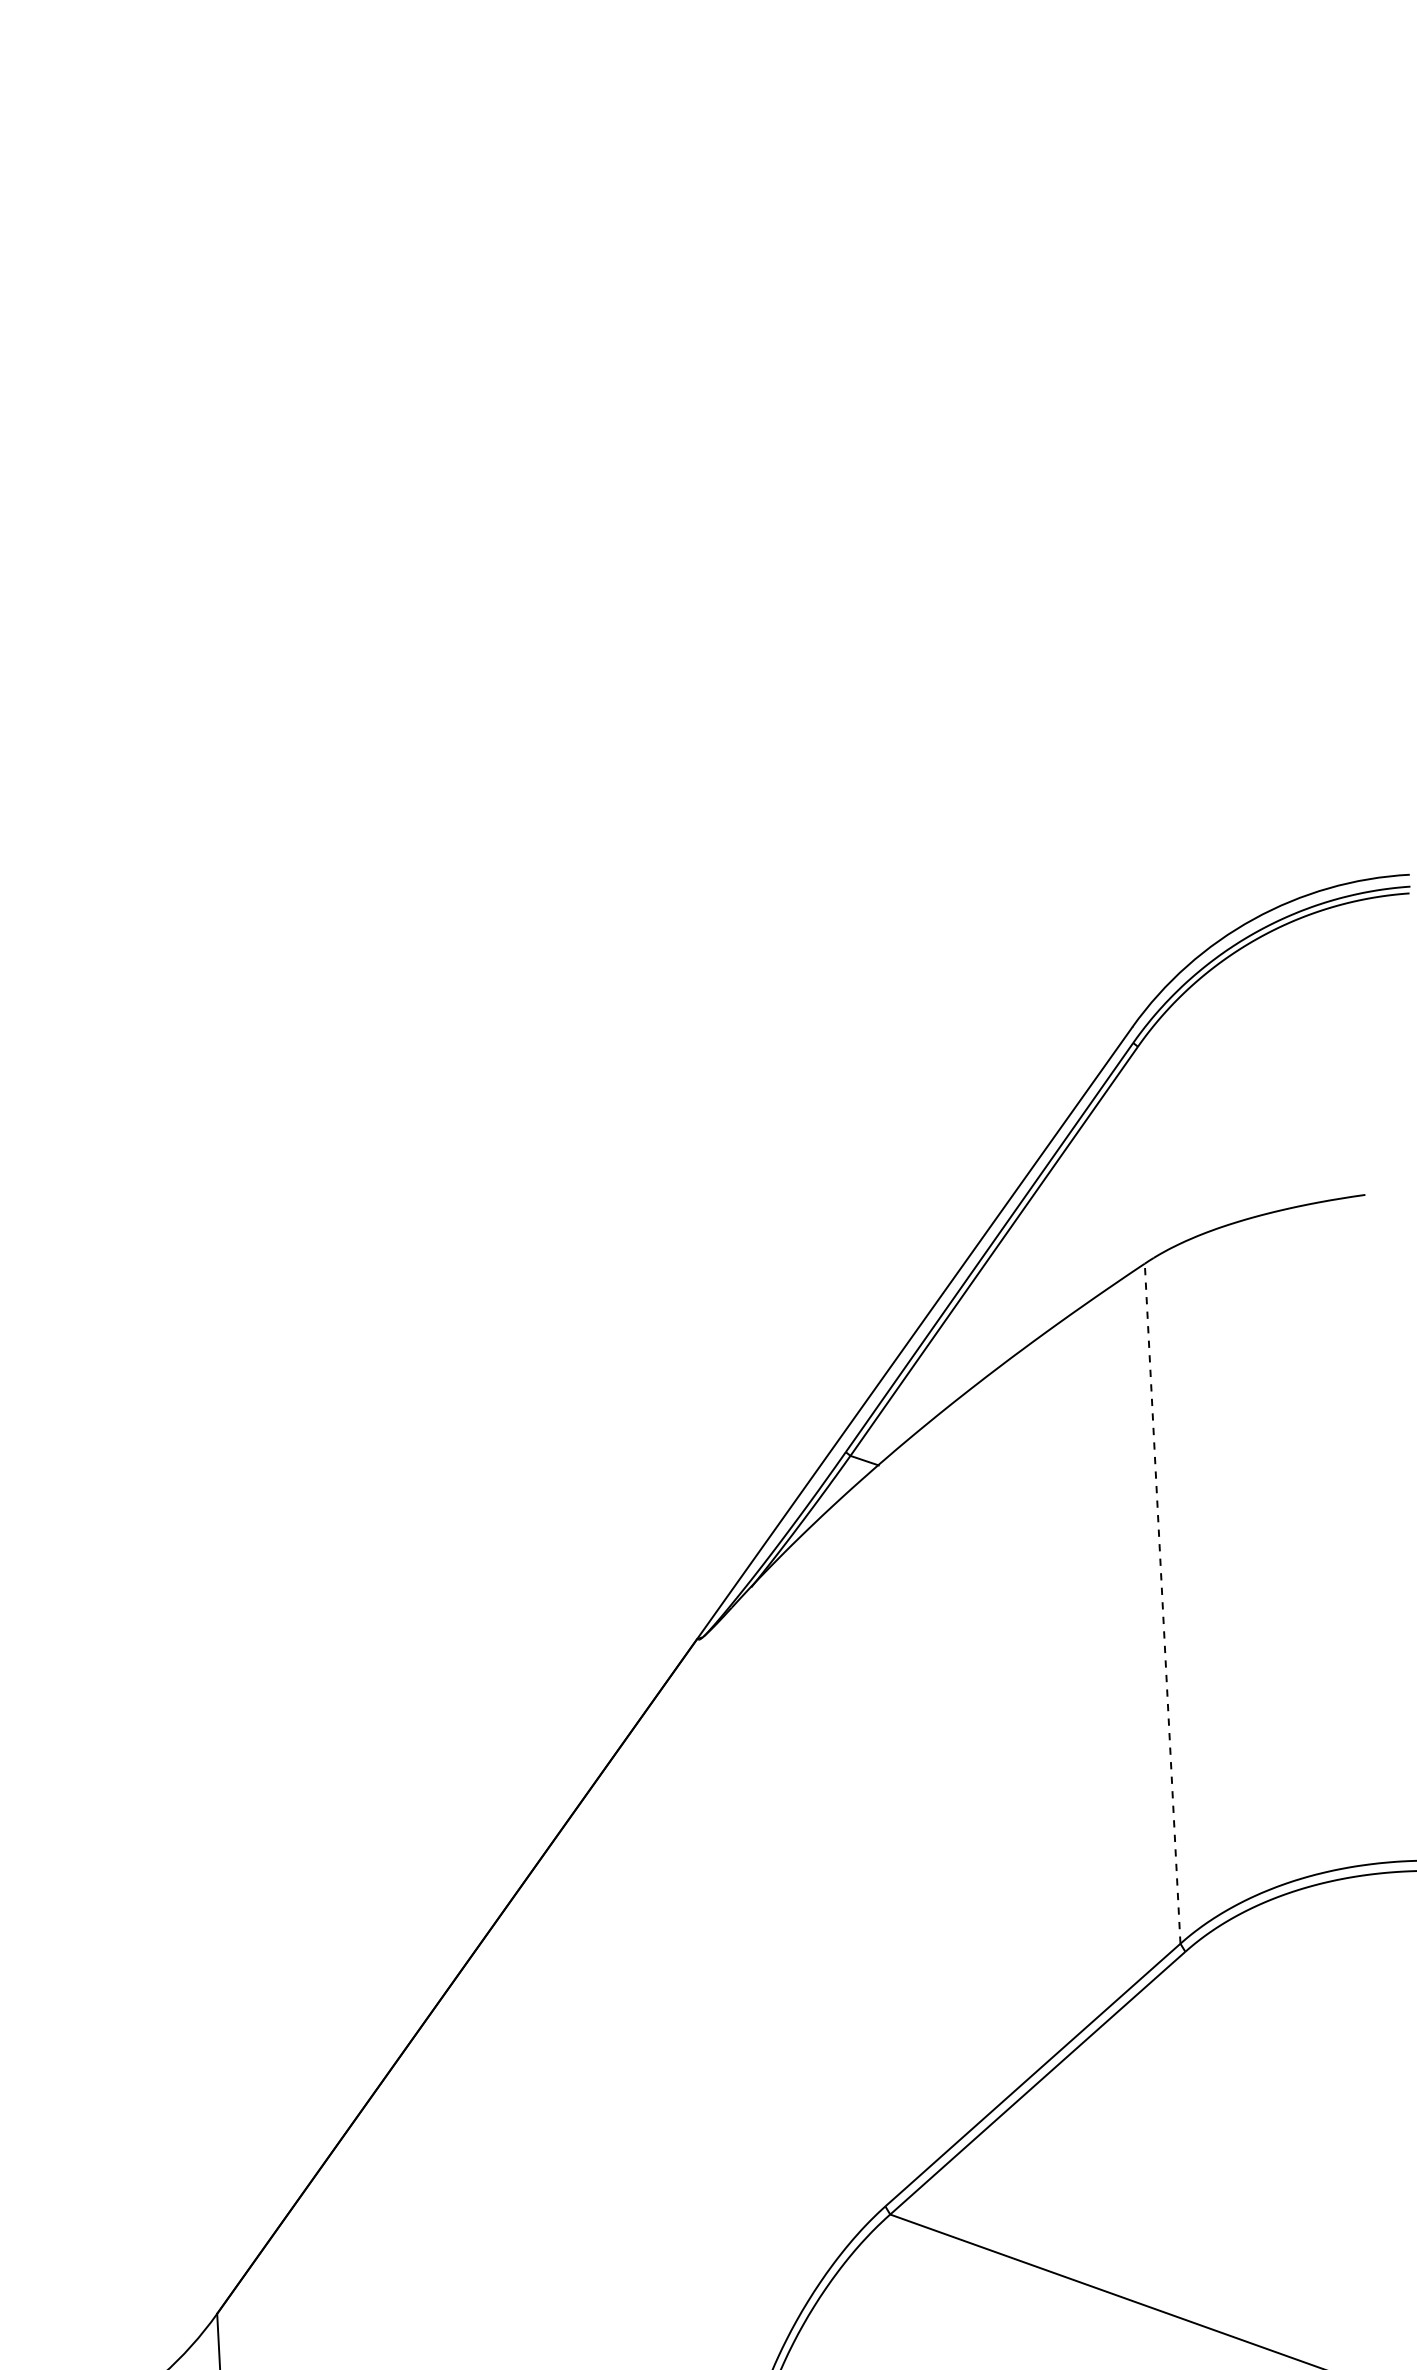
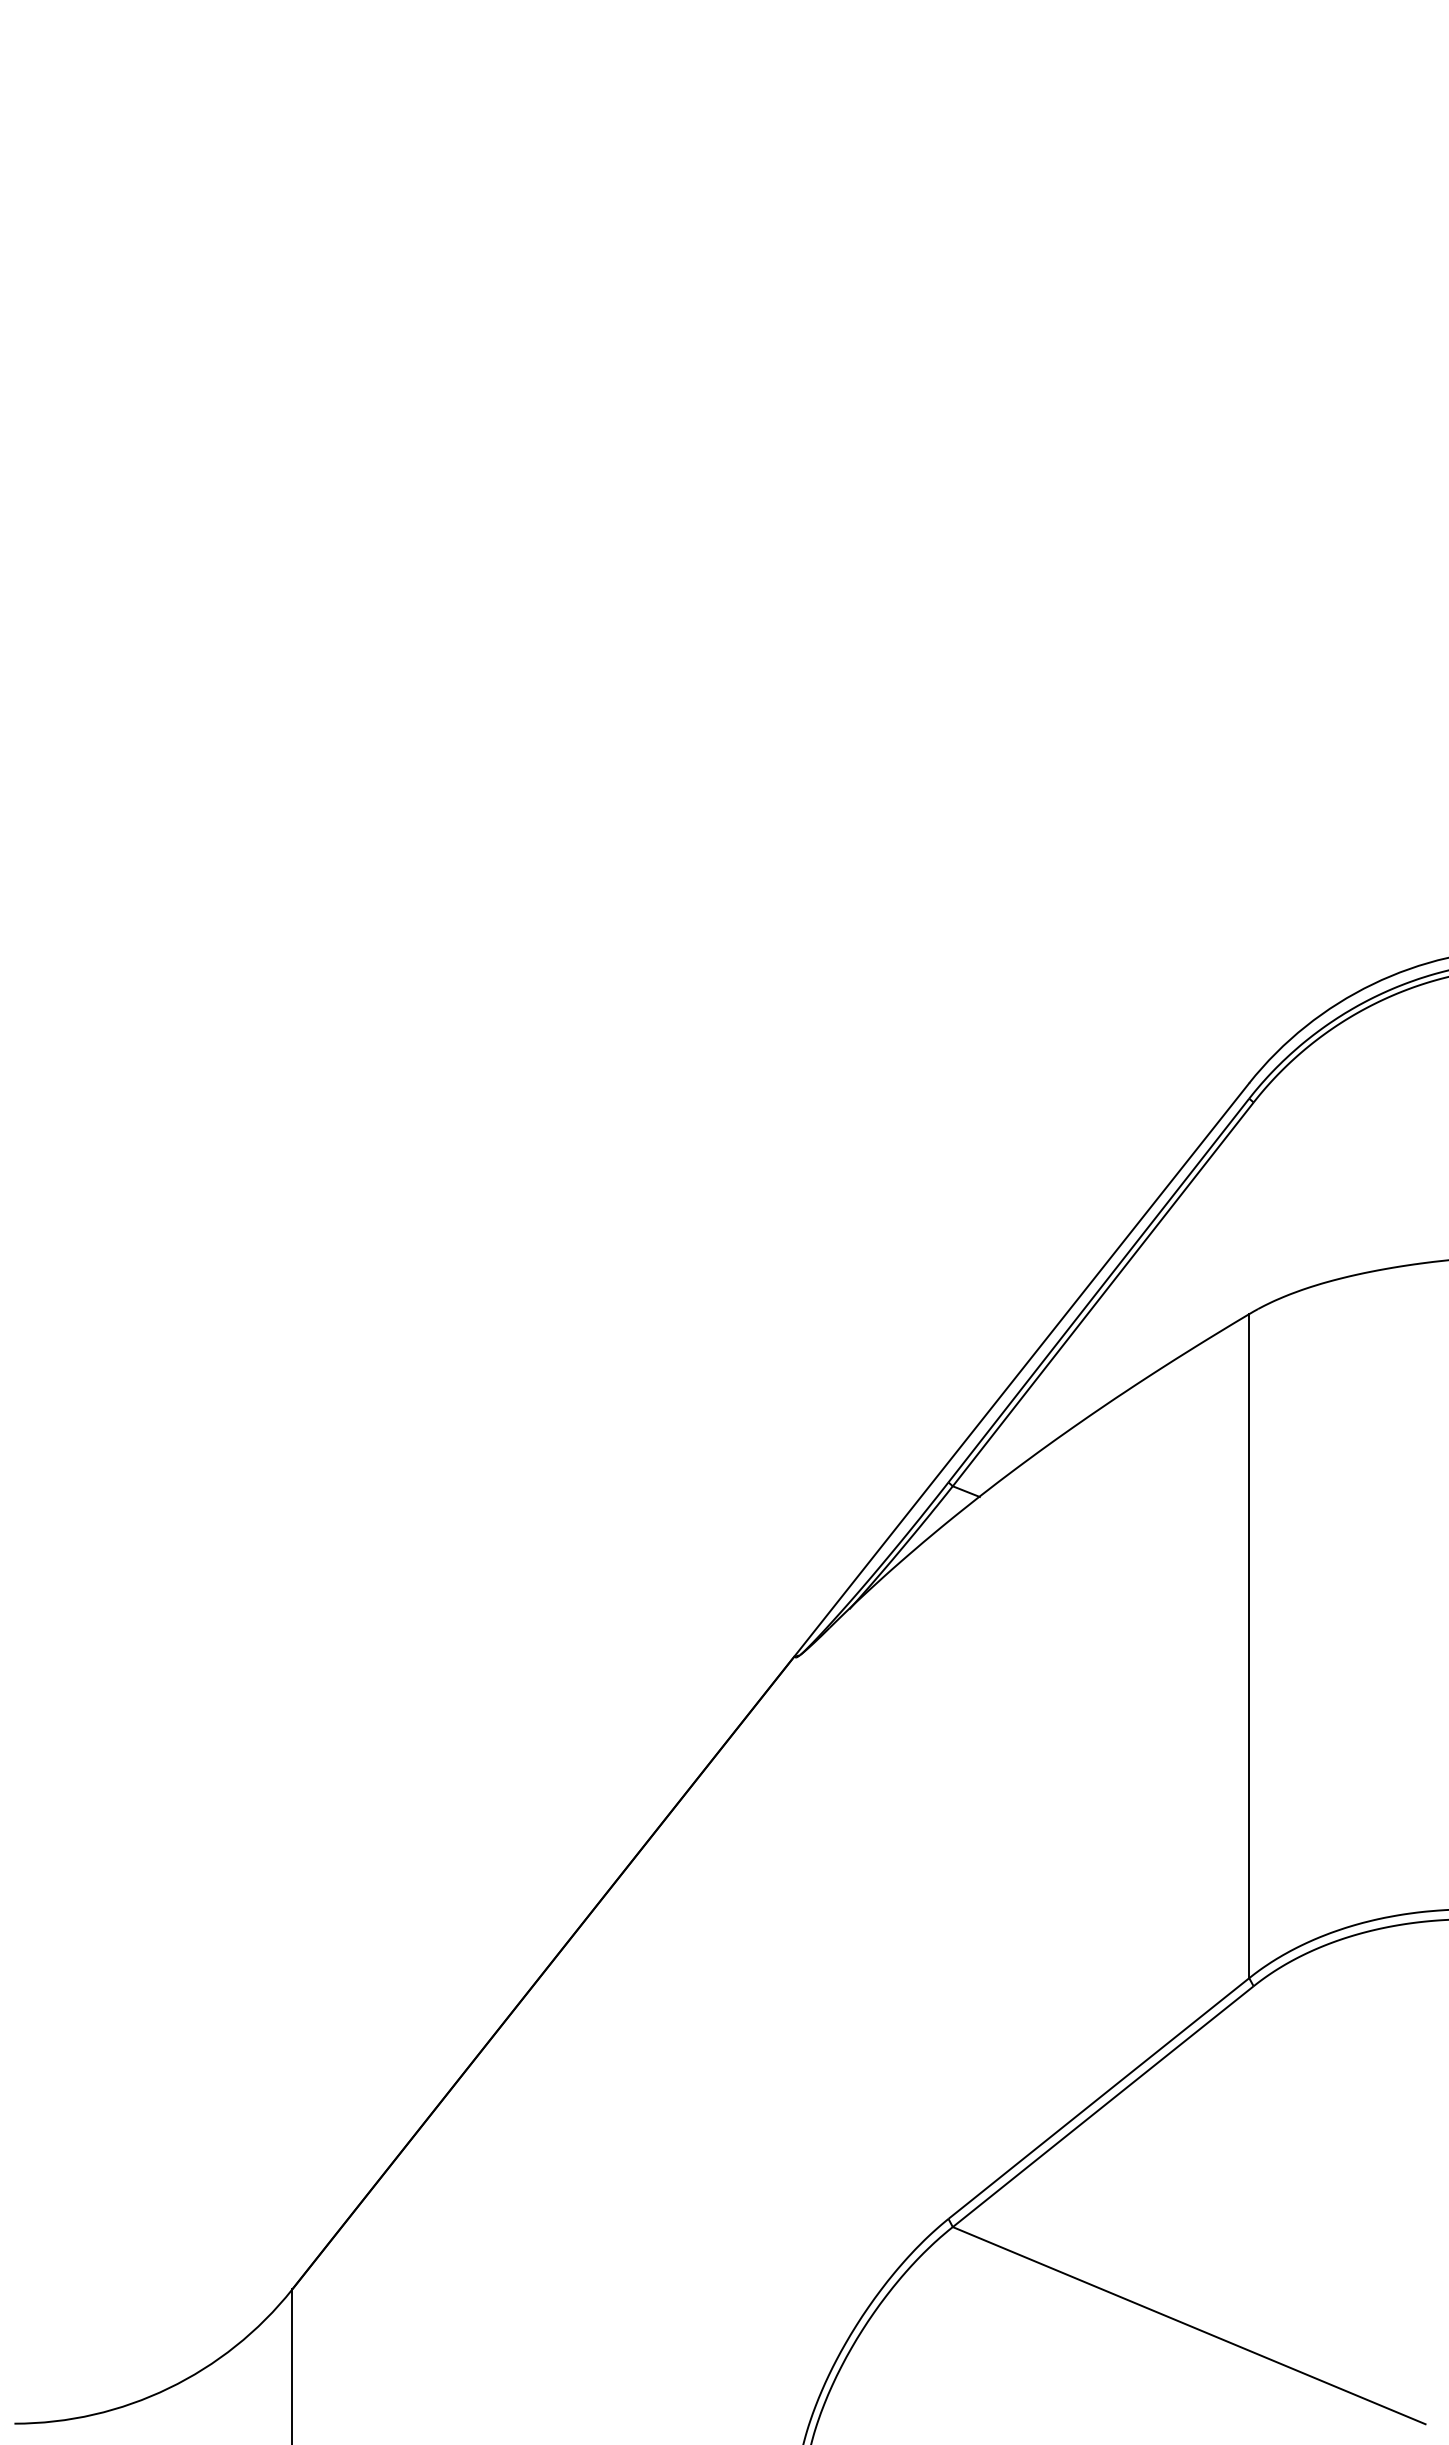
line: (1162, 1603) -> (1249, 1645), dashed -> solid

